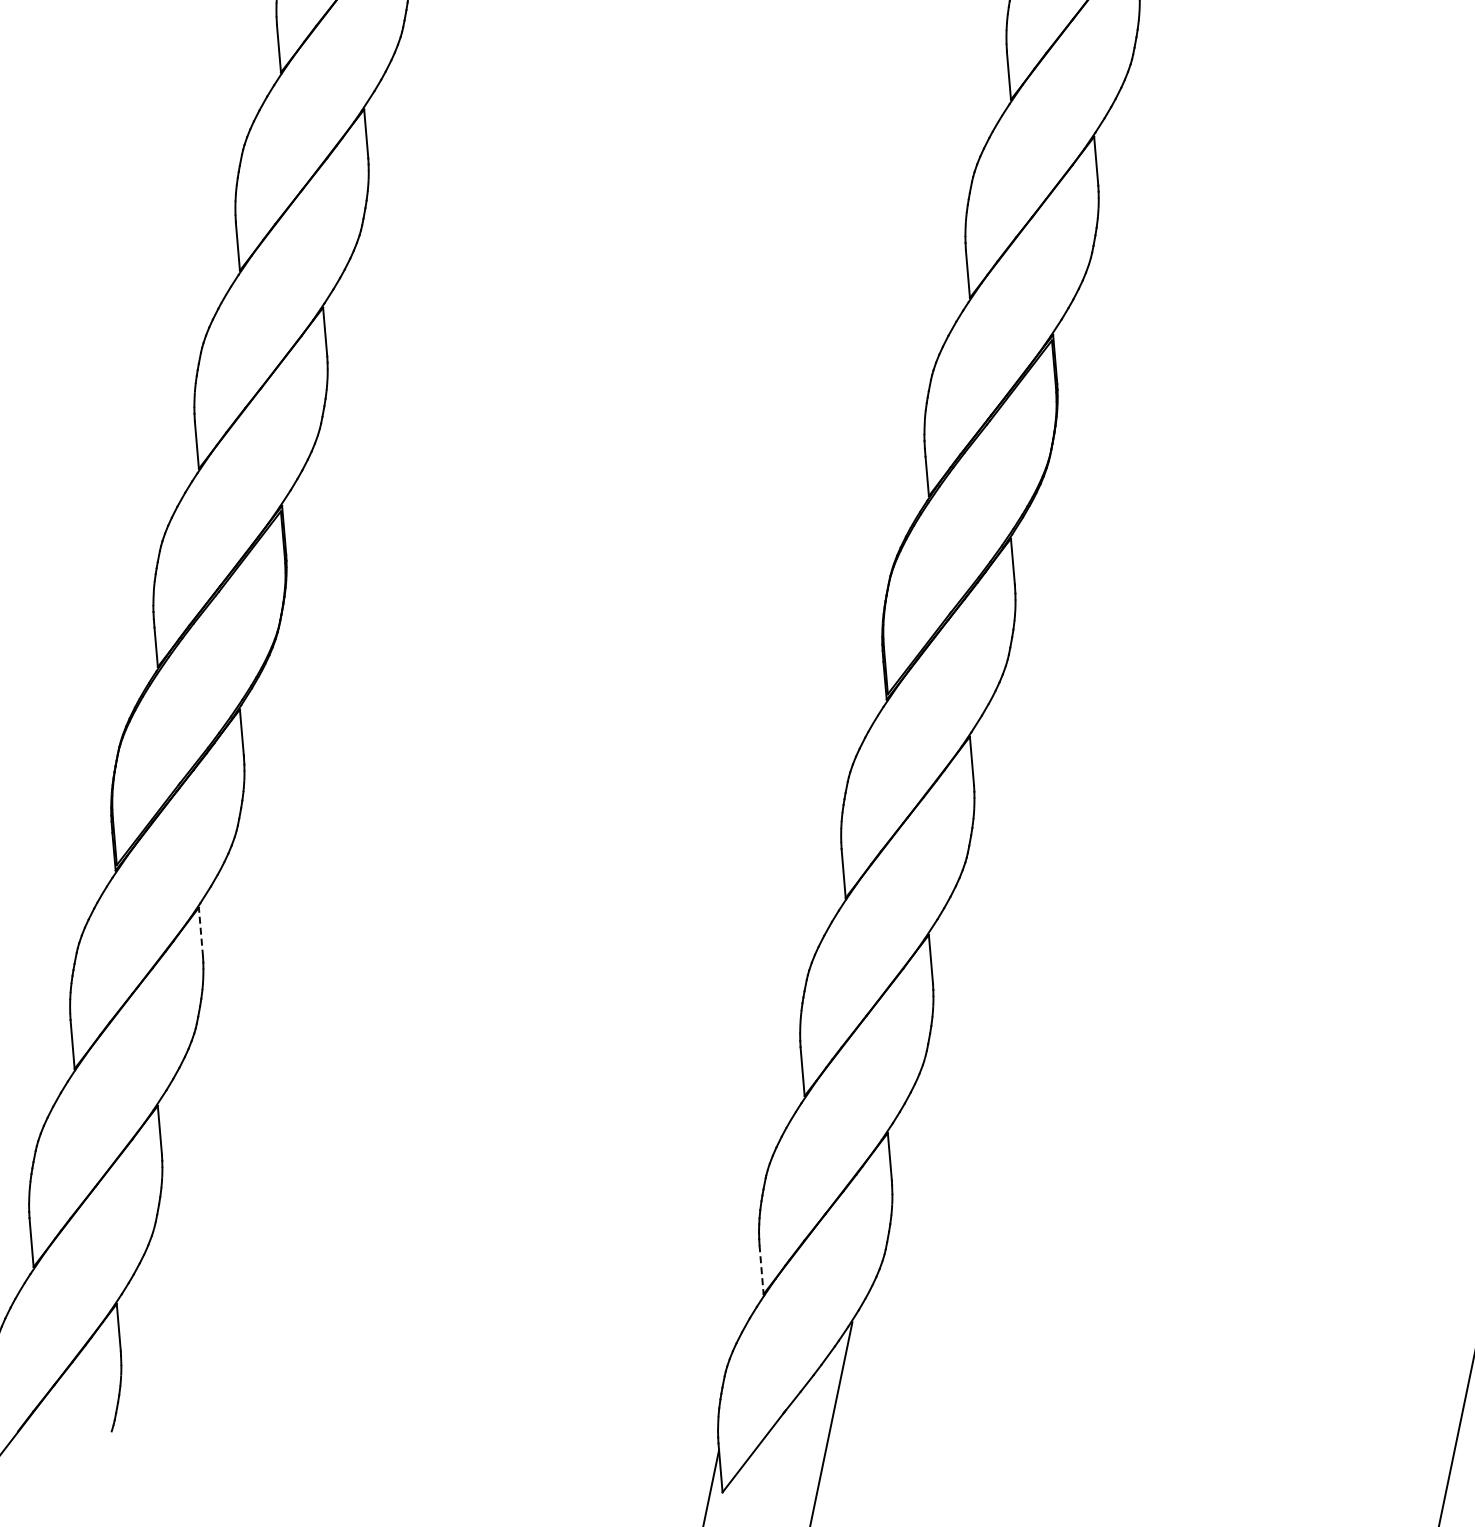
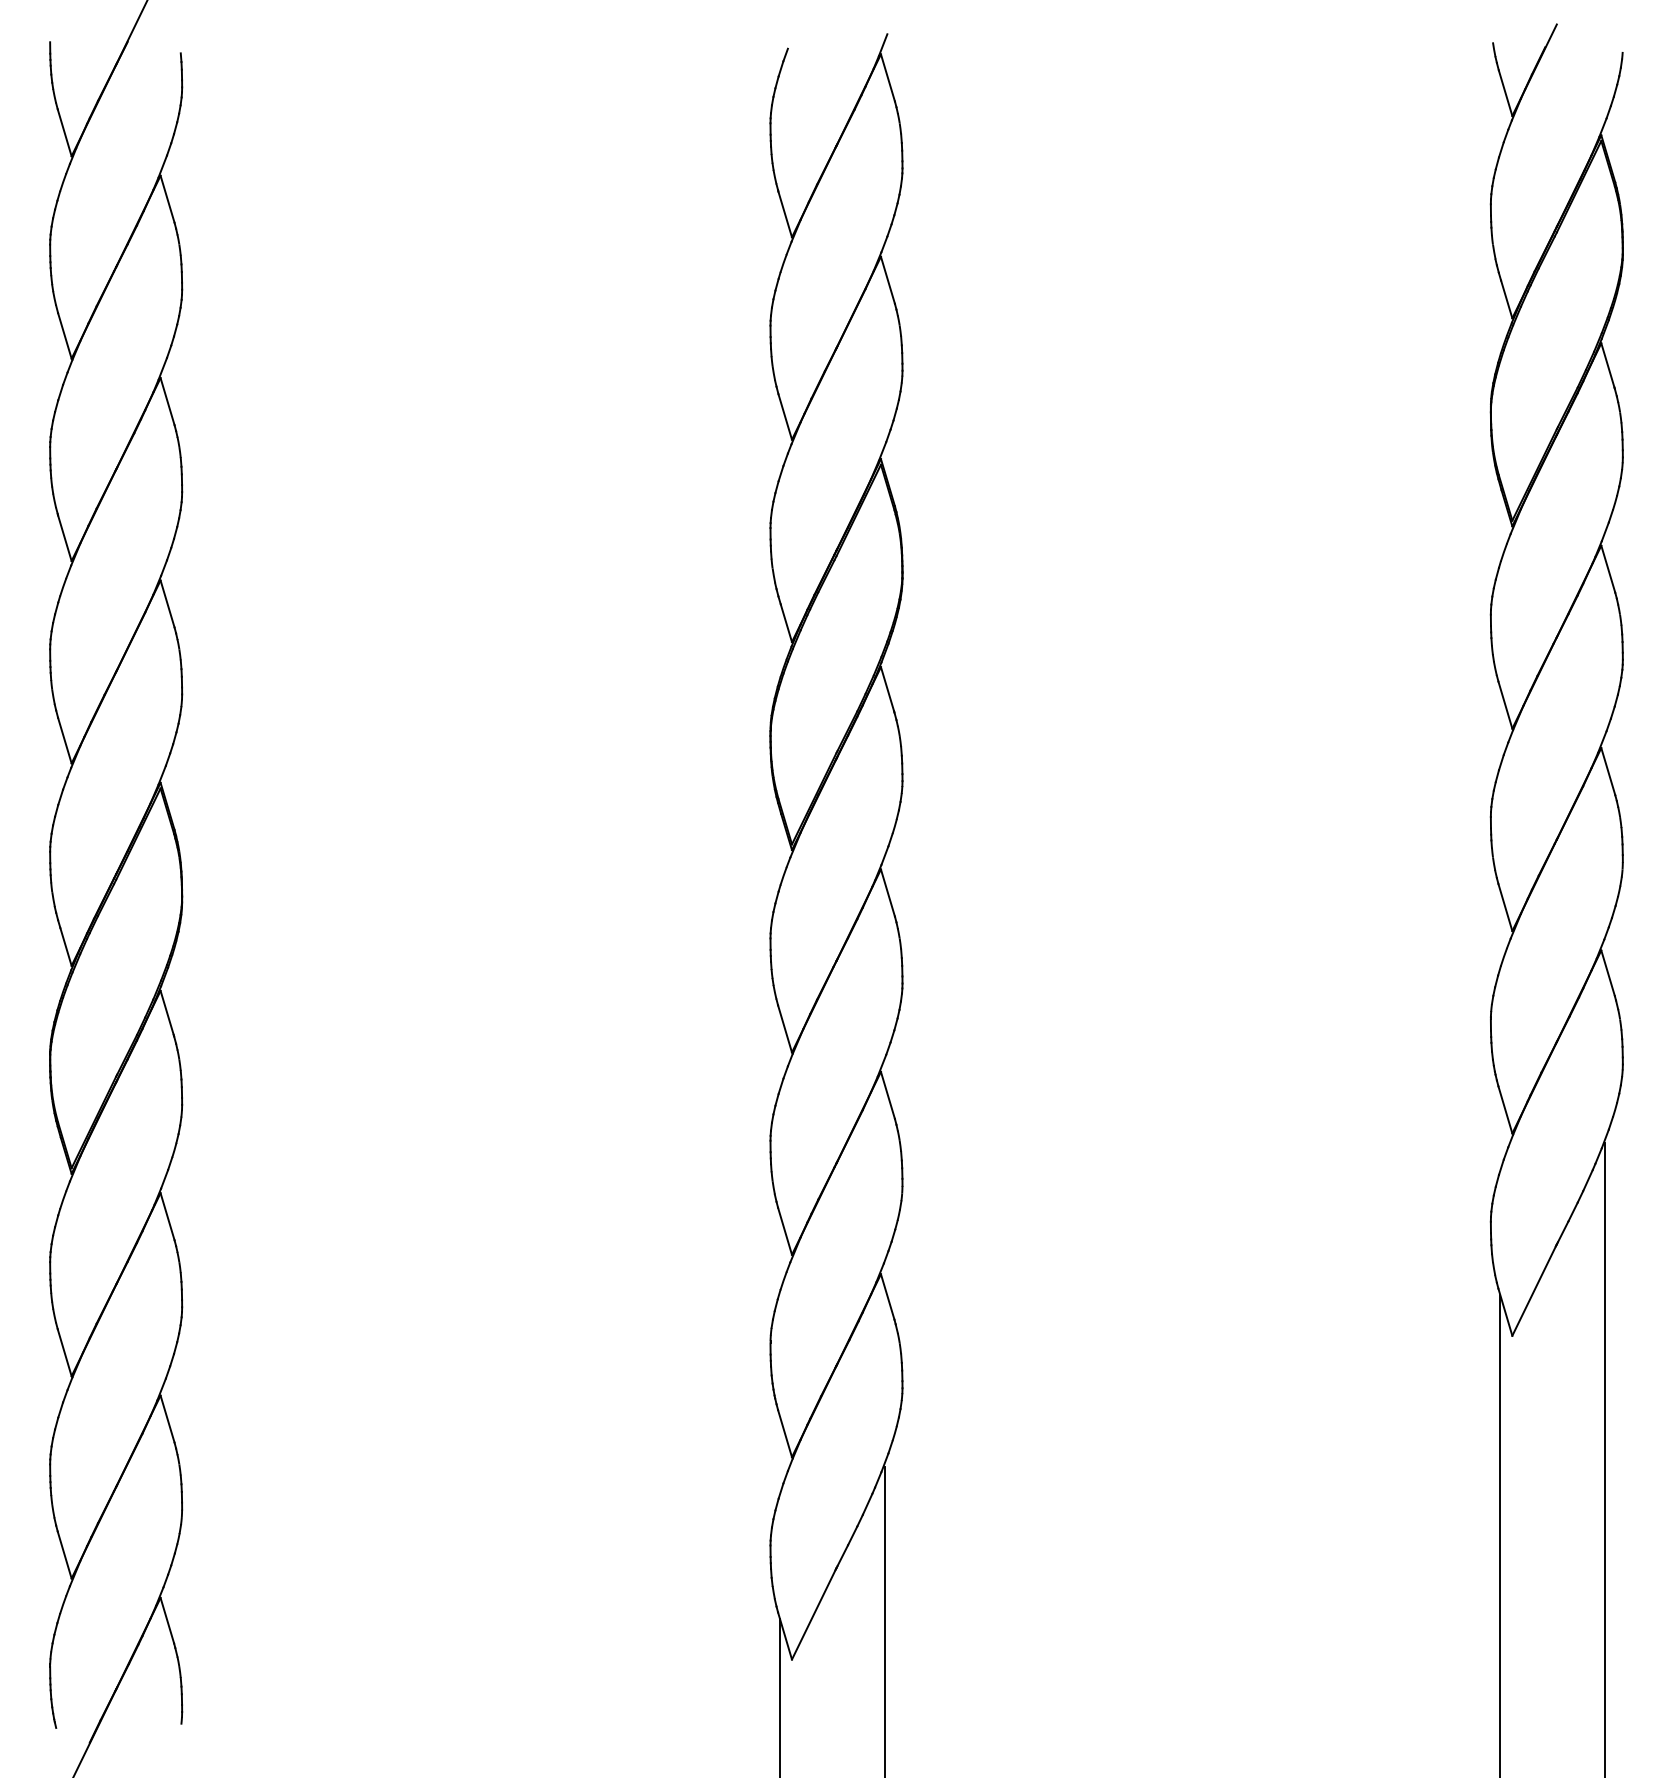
line: (200, 931) -> (167, 1216), dashed -> solid
line: (762, 1269) -> (785, 1433), dashed -> solid

